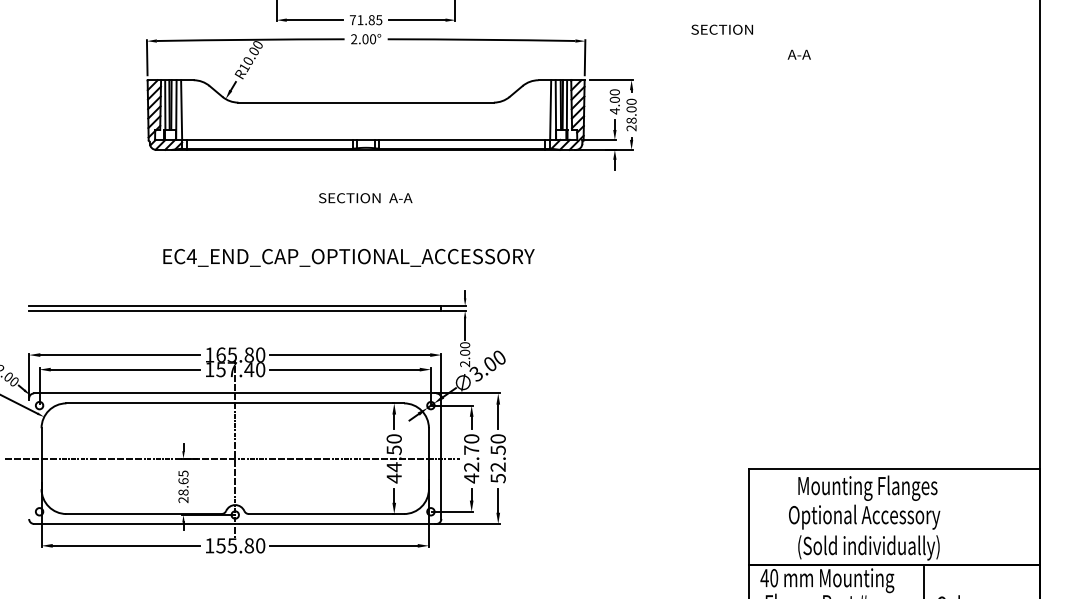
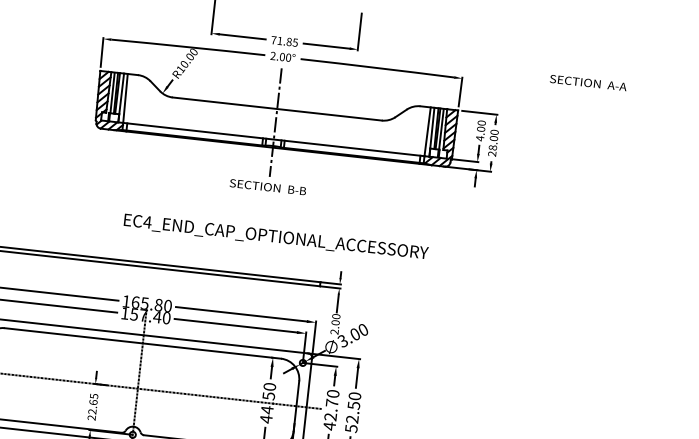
text: (798, 54) -> (616, 85), moved
line: (366, 118) -> (276, 122), added
text: (400, 198) -> (296, 190), A-A -> B-B
text: (348, 257) -> (275, 237), moved
text: (183, 492) -> (92, 411), 28.65 -> 22.65

